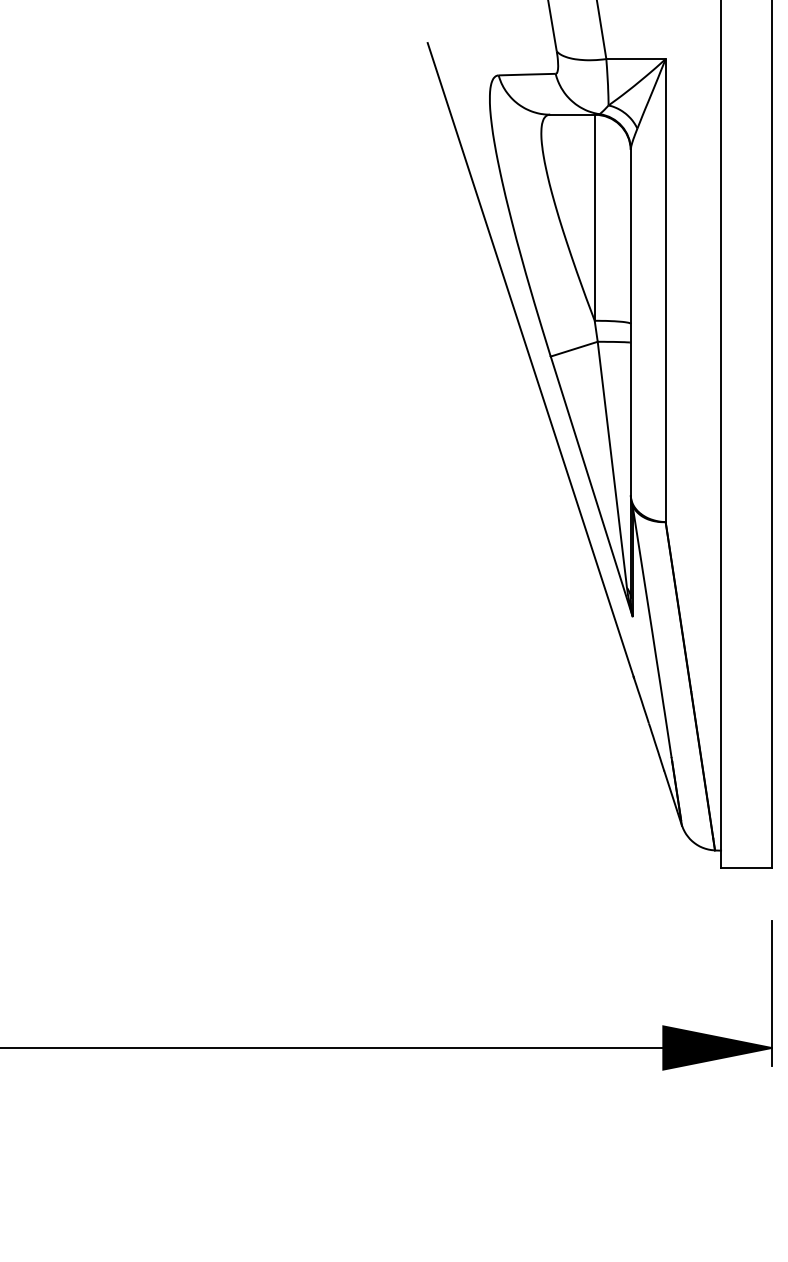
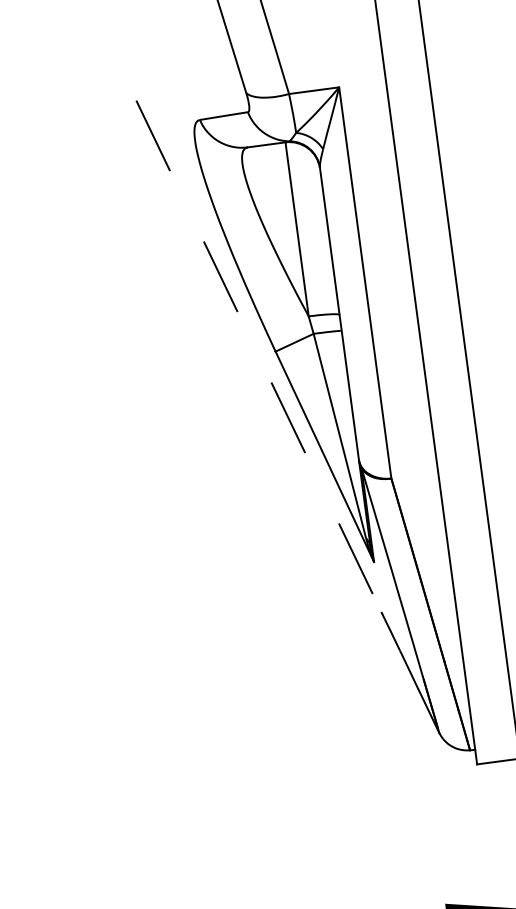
line: (530, 360) -> (258, 357), solid -> dashed

